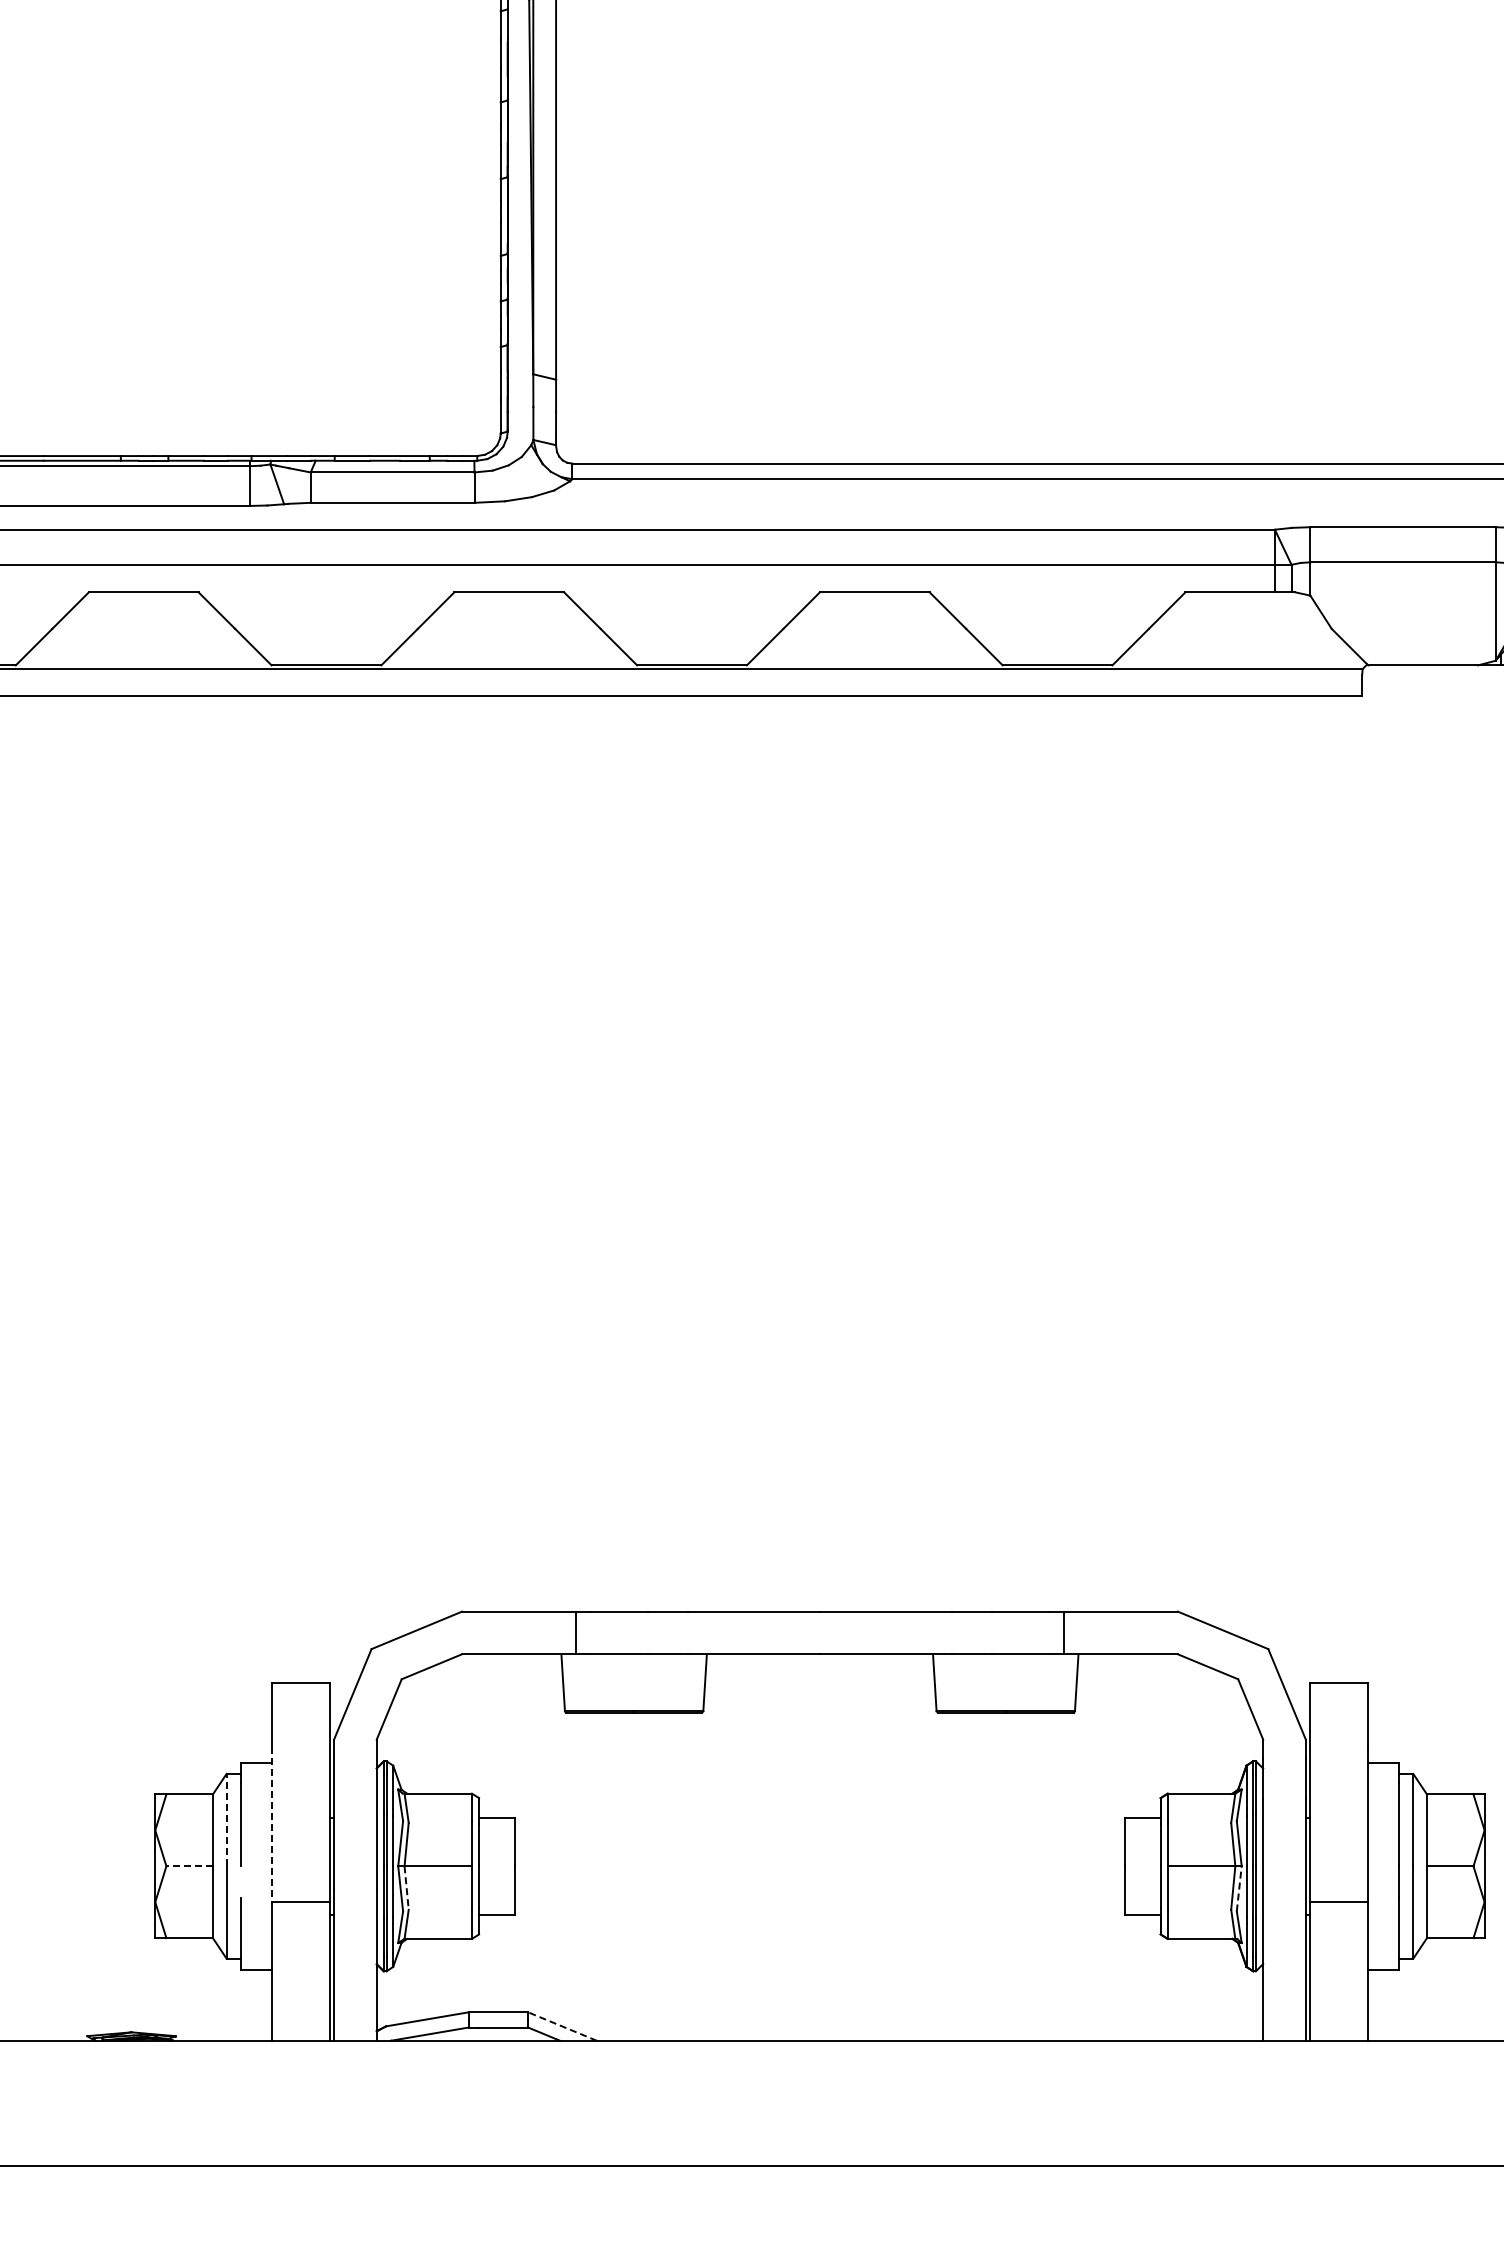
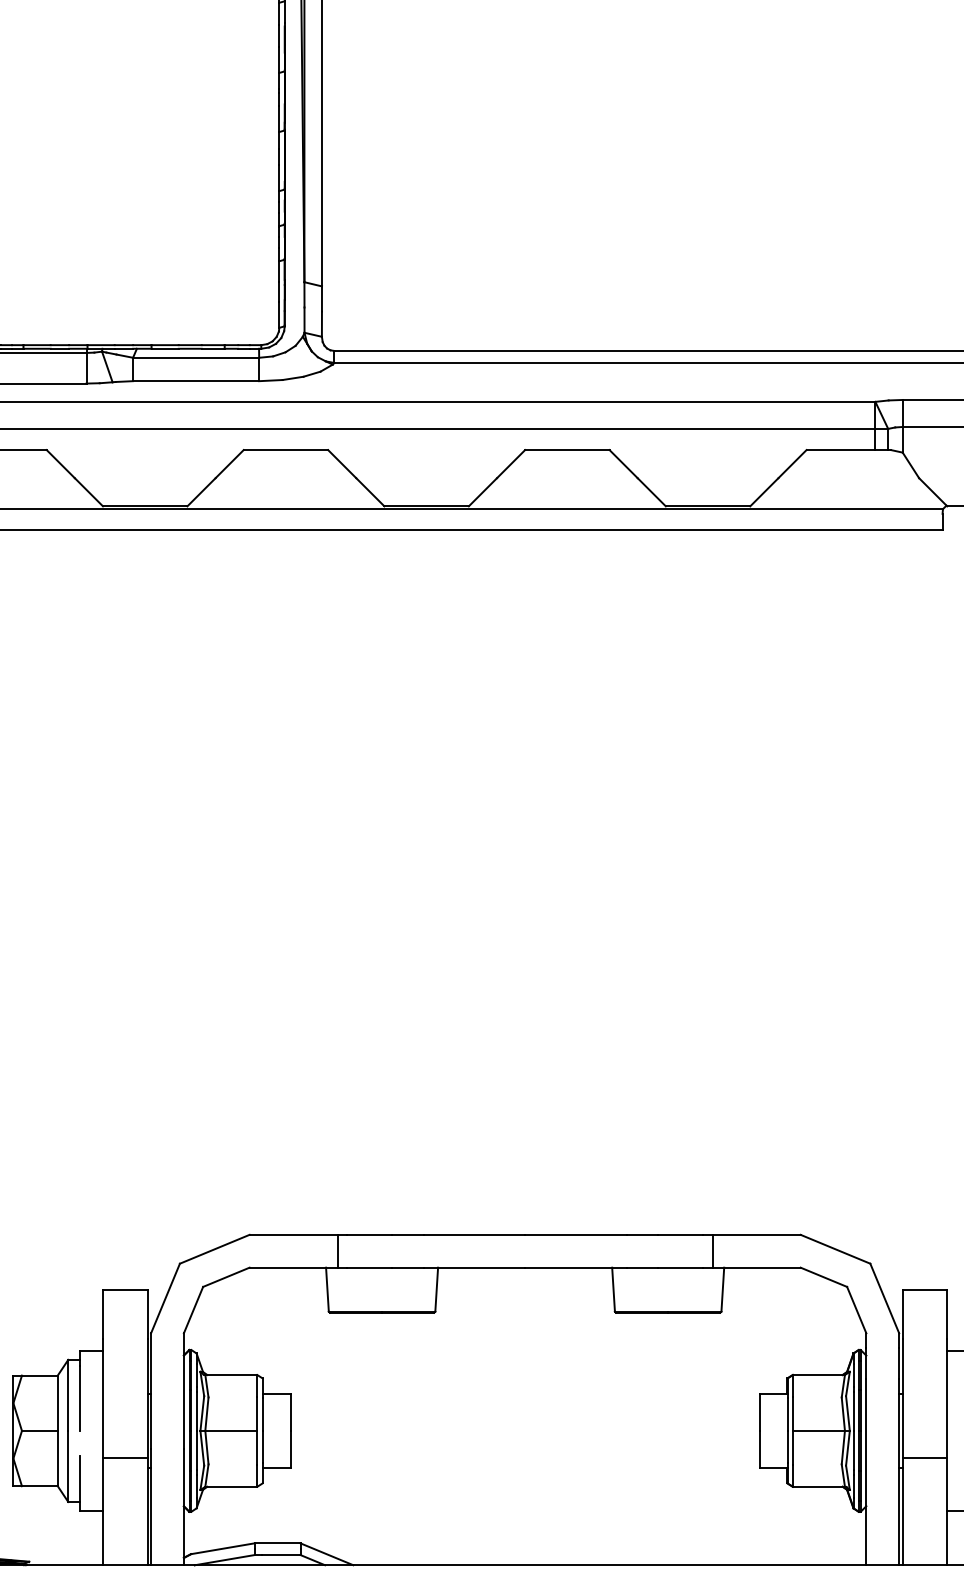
line: (226, 1819) -> (68, 1394), dashed -> solid
line: (271, 1824) -> (102, 1398), dashed -> solid
line: (189, 1866) -> (39, 1431), dashed -> solid
line: (406, 1888) -> (206, 1448), dashed -> solid
line: (1239, 1888) -> (848, 1448), dashed -> solid
line: (562, 2026) -> (326, 1554), dashed -> solid

